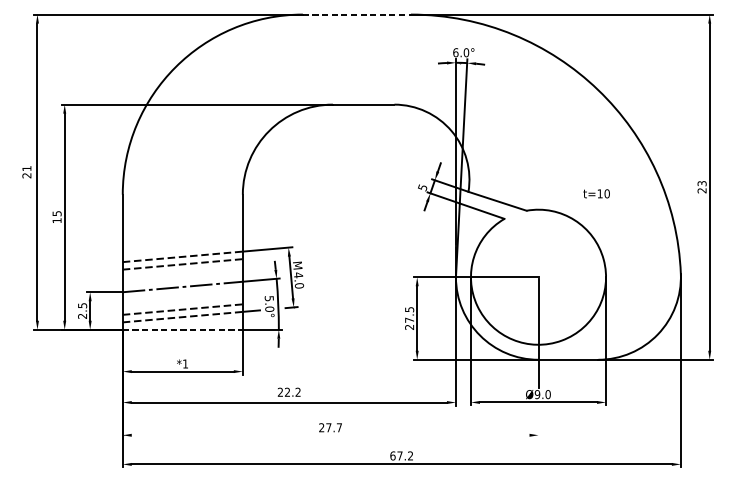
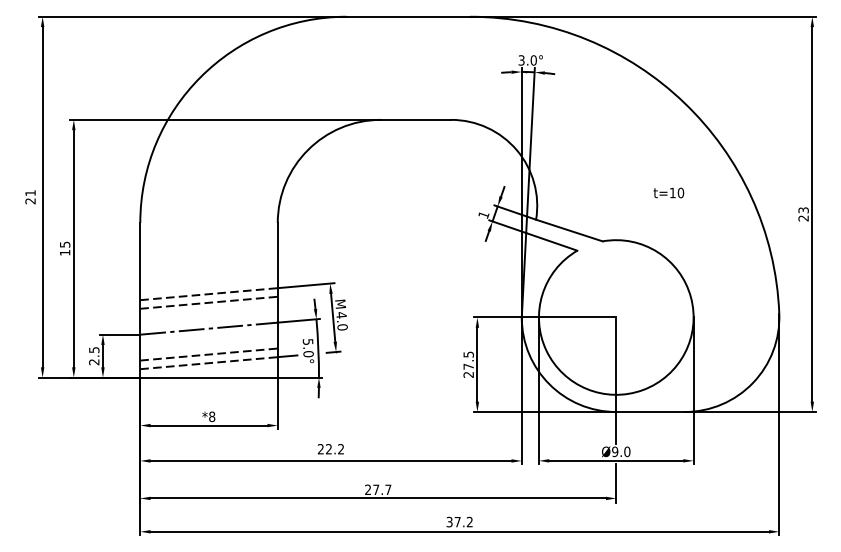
line: (357, 14) -> (408, 16), dashed -> solid
text: (455, 52) -> (521, 60), 6.0° -> 3.0°
text: (422, 188) -> (483, 215), 5 -> 1
text: (596, 193) -> (668, 192), moved
line: (183, 329) -> (209, 377), dashed -> solid
text: (185, 363) -> (212, 416), *1 -> *8
line: (538, 421) -> (616, 482), added
line: (329, 435) -> (377, 498), added
text: (392, 455) -> (449, 521), 67.2 -> 37.2

